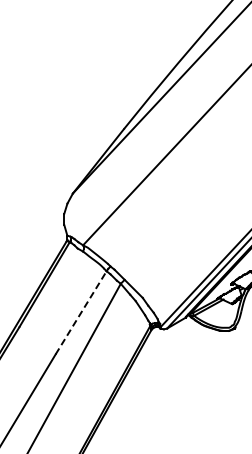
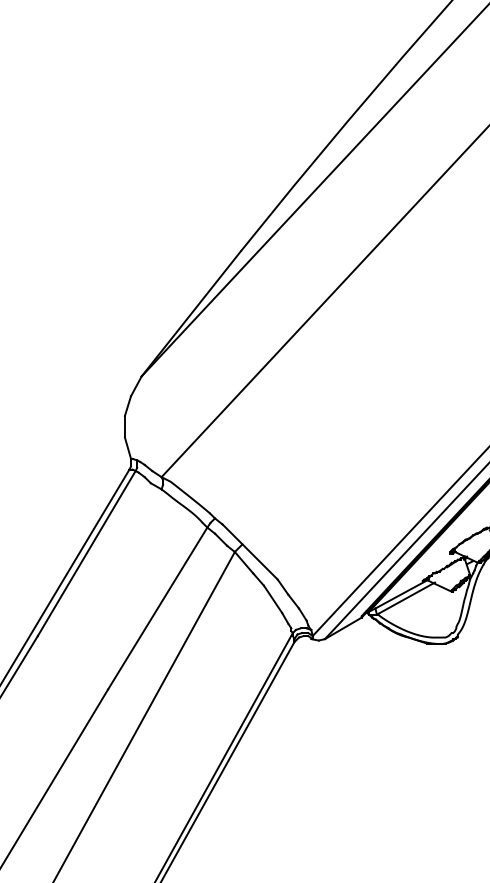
line: (81, 312) -> (158, 607), dashed -> solid

